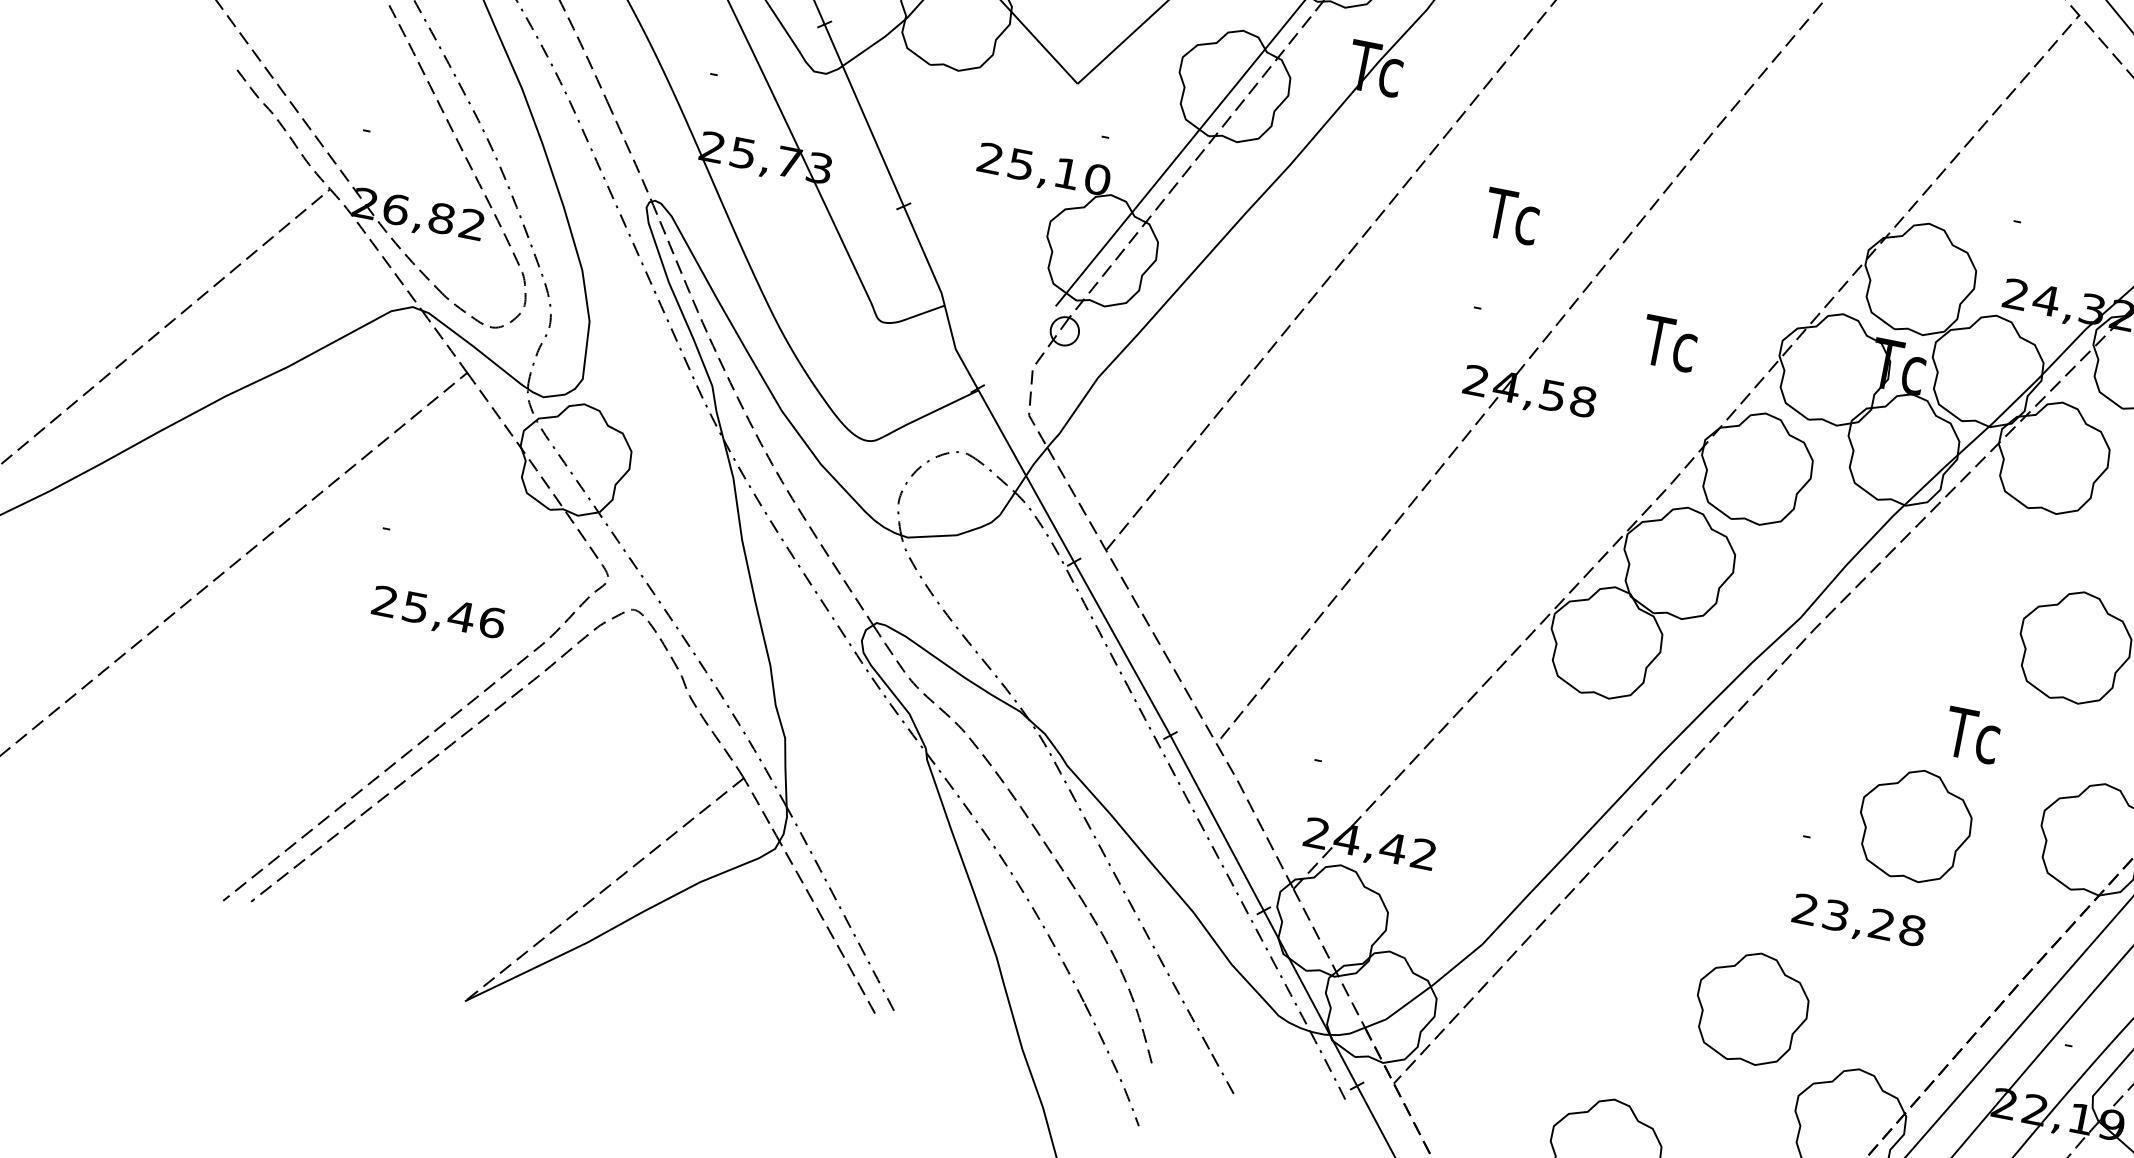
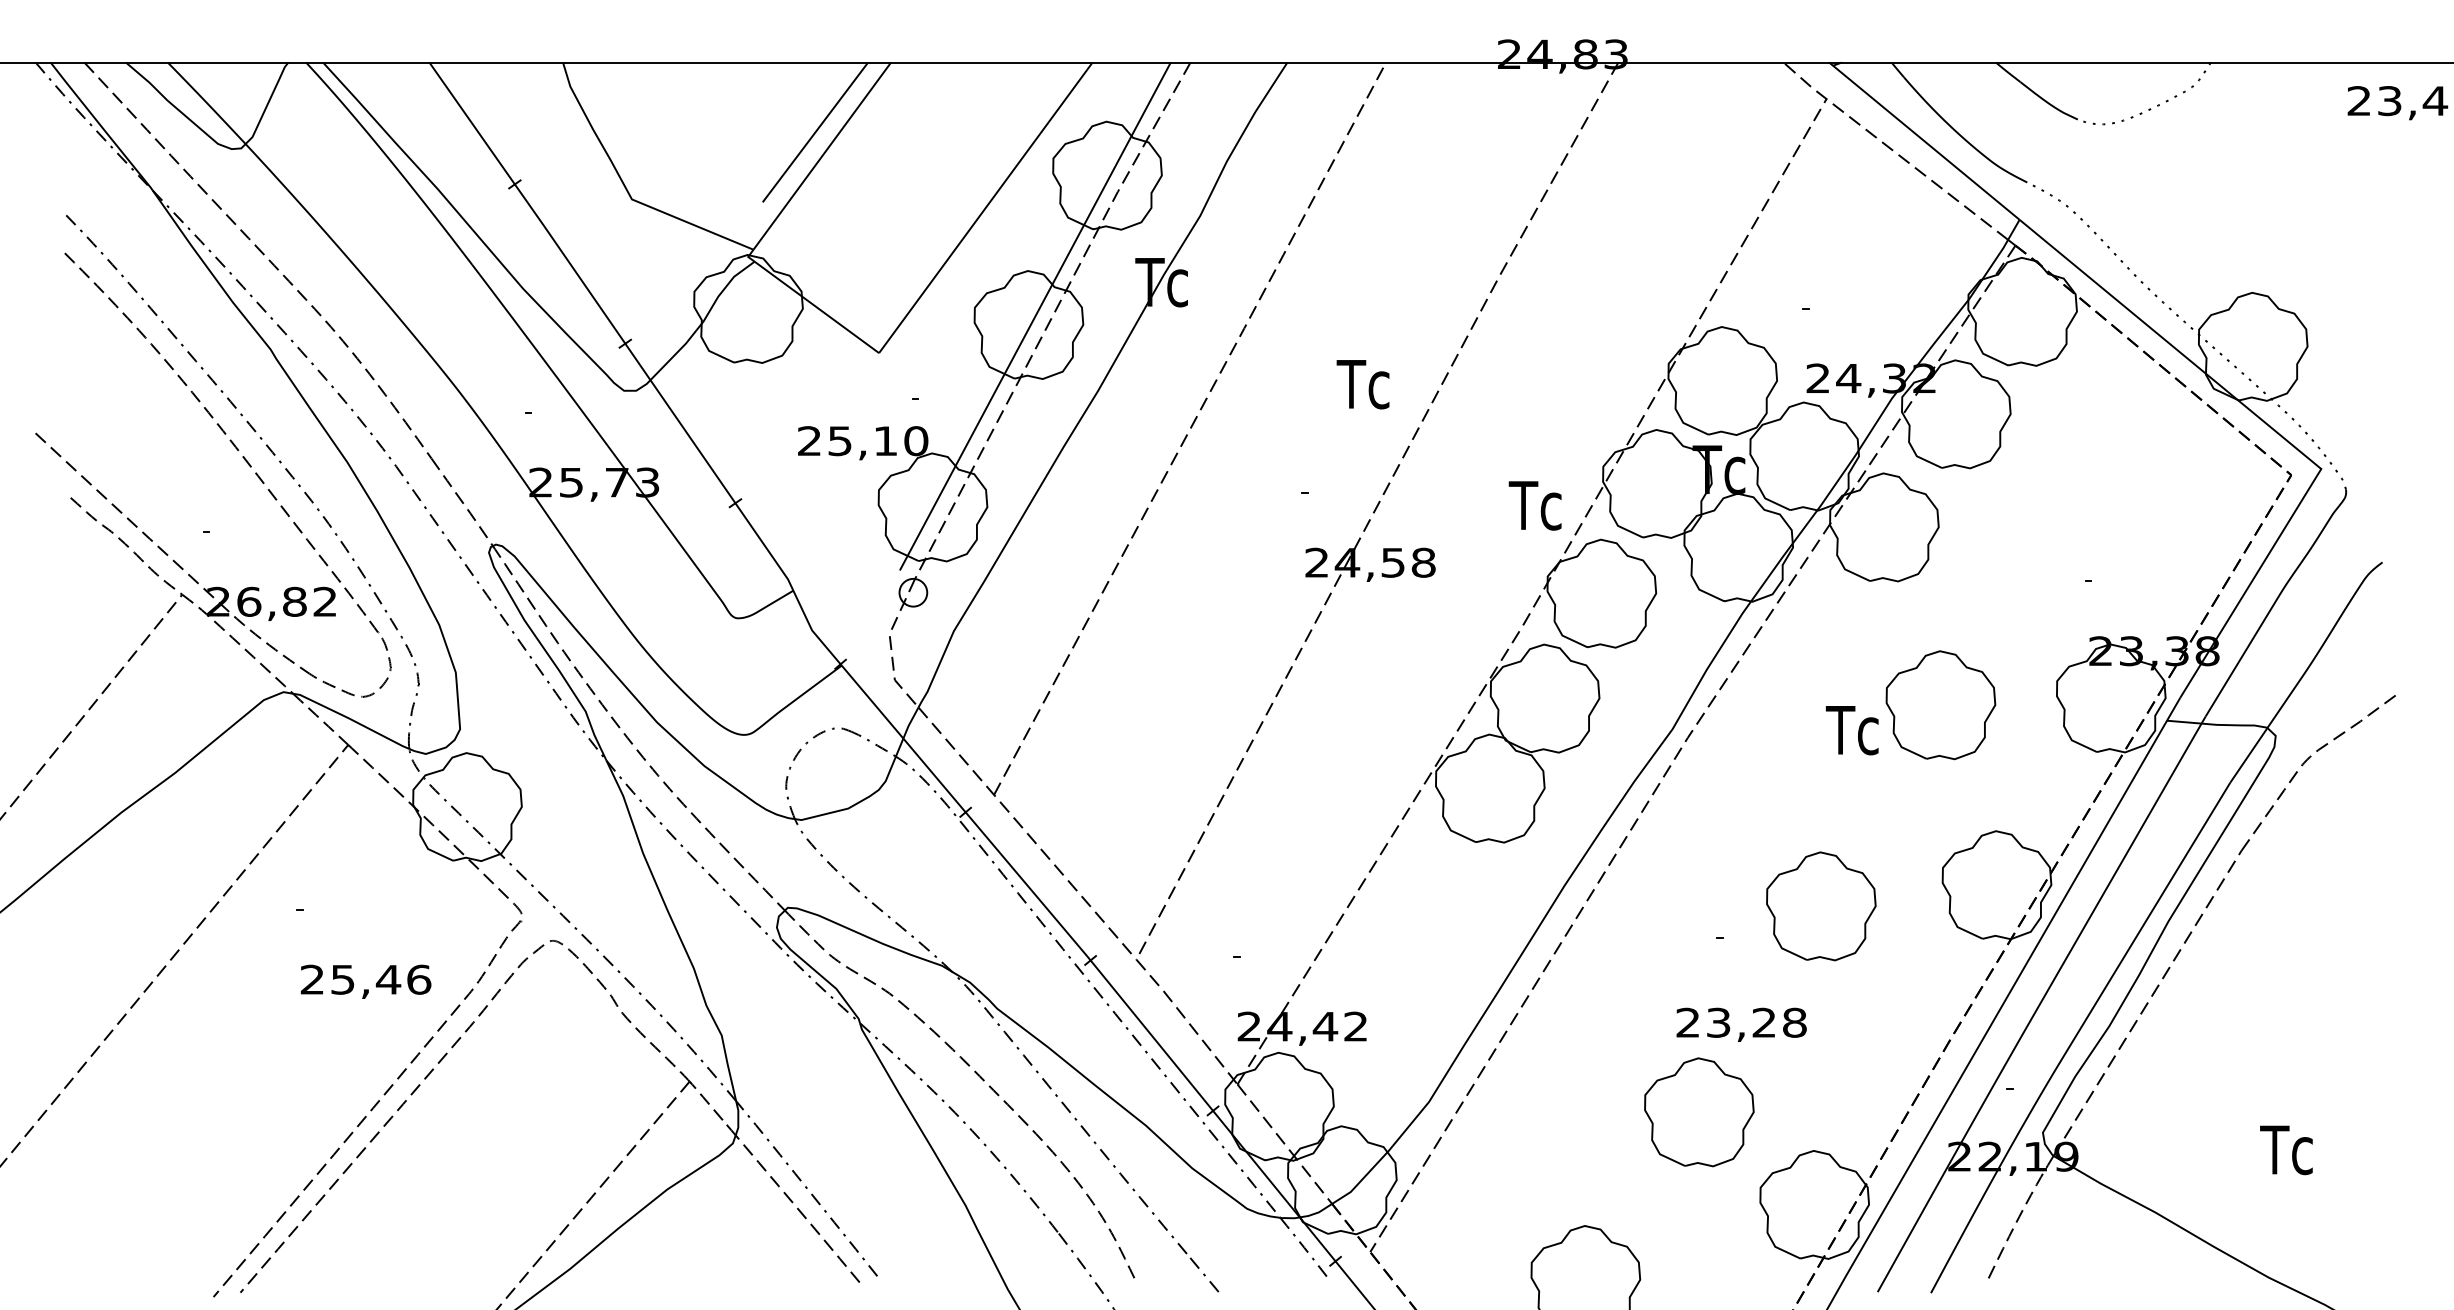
text: (1511, 216) -> (1362, 384), moved
text: (1668, 343) -> (1534, 505), moved
text: (1972, 735) -> (1852, 730), moved
text: (1858, 921) -> (1741, 1024), moved

